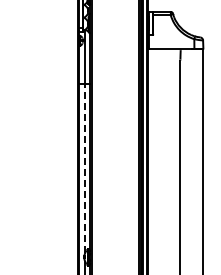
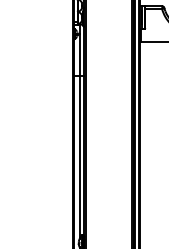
line: (85, 167) -> (79, 156), dashed -> solid

